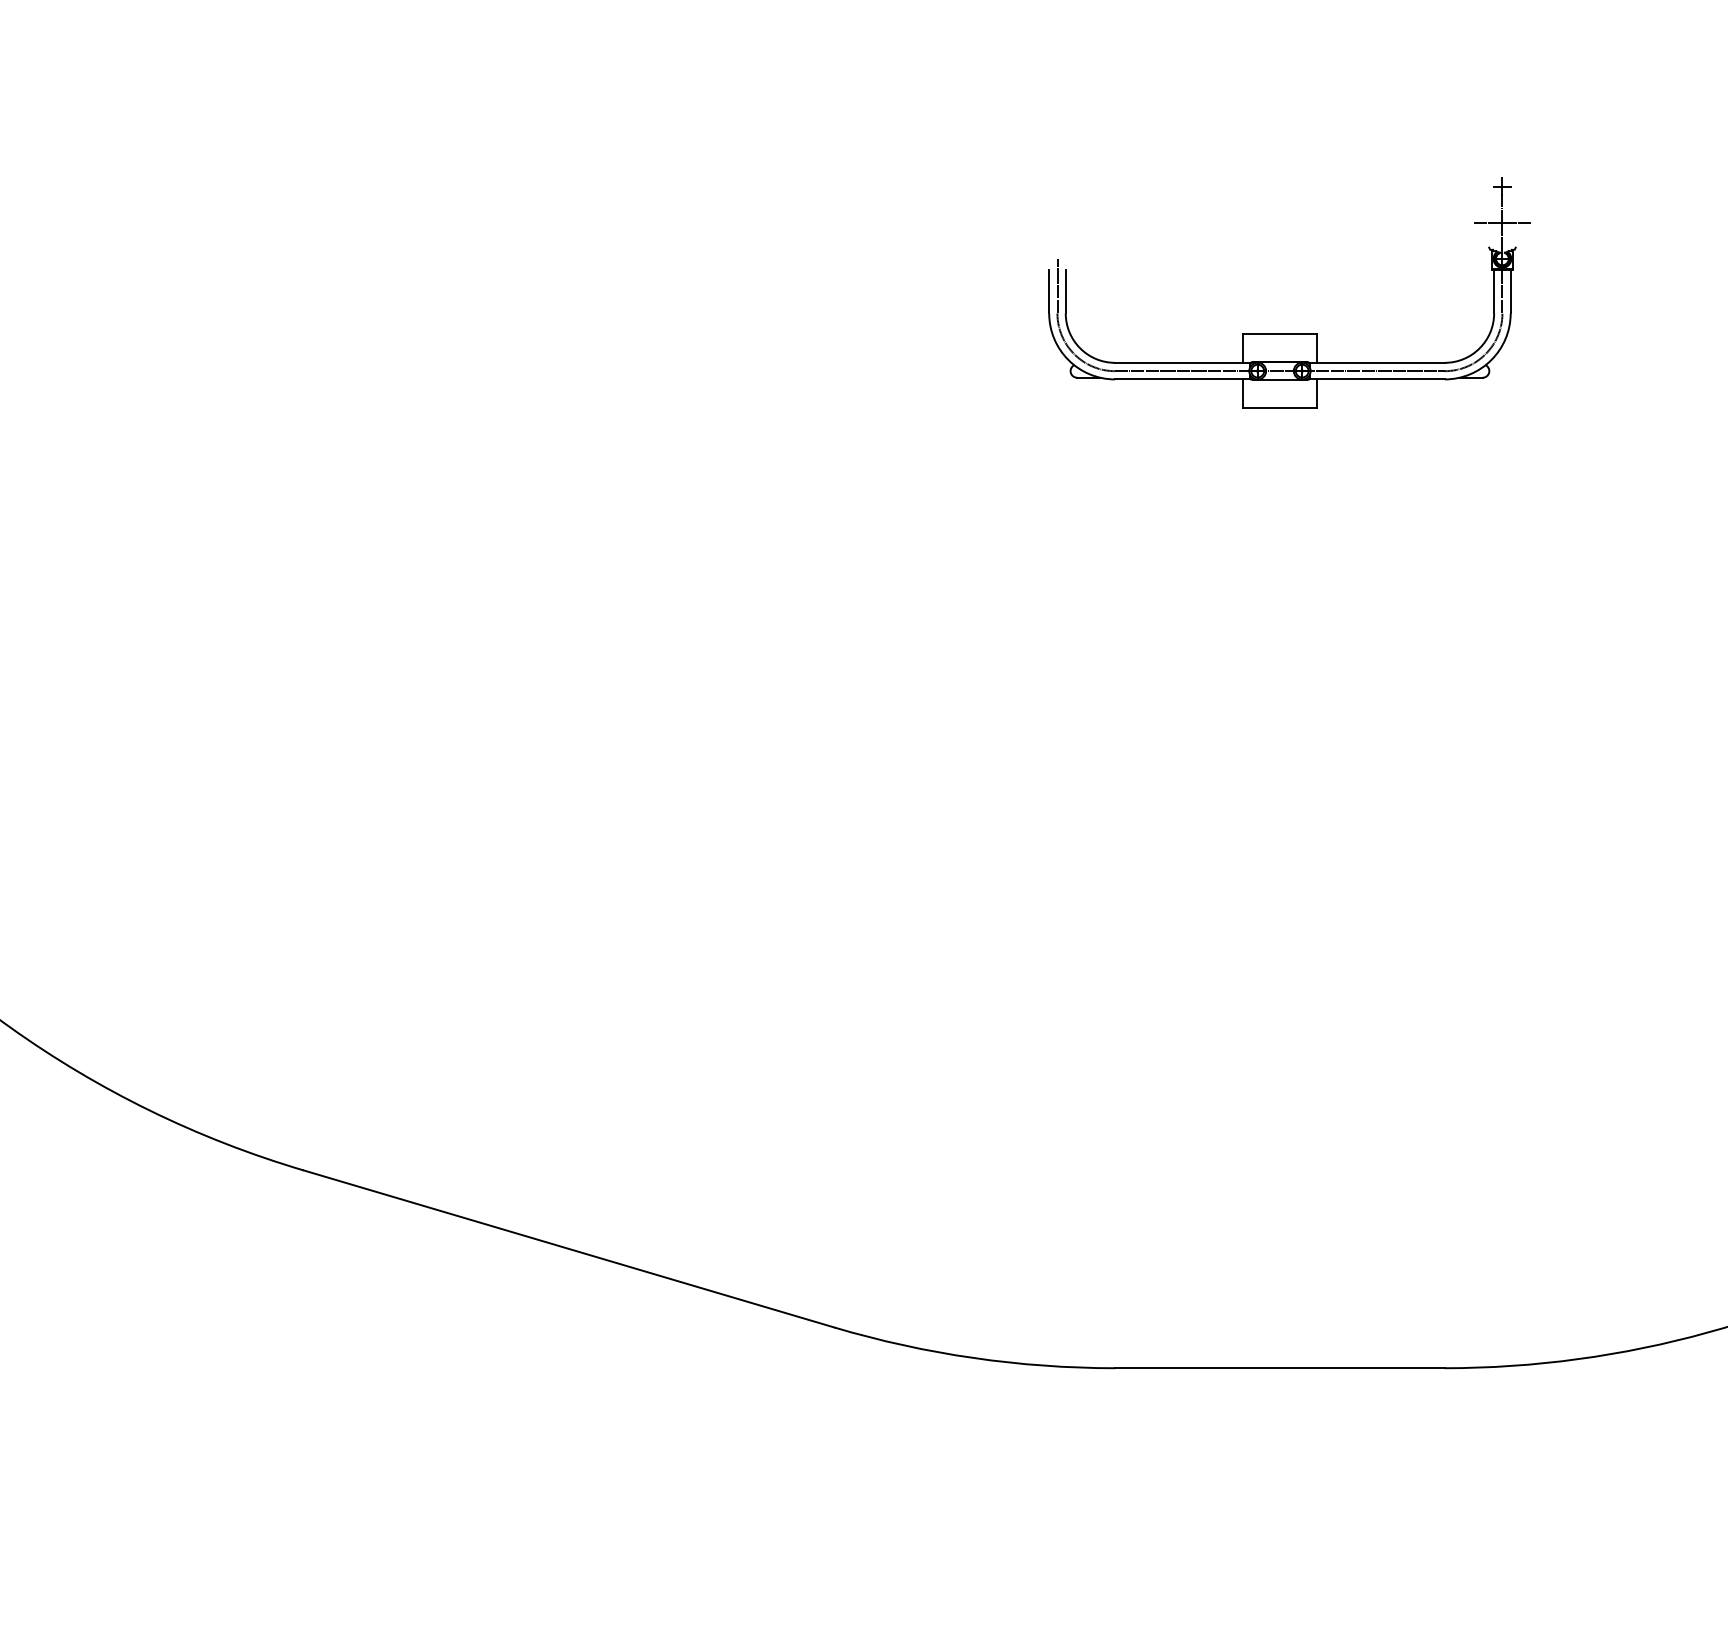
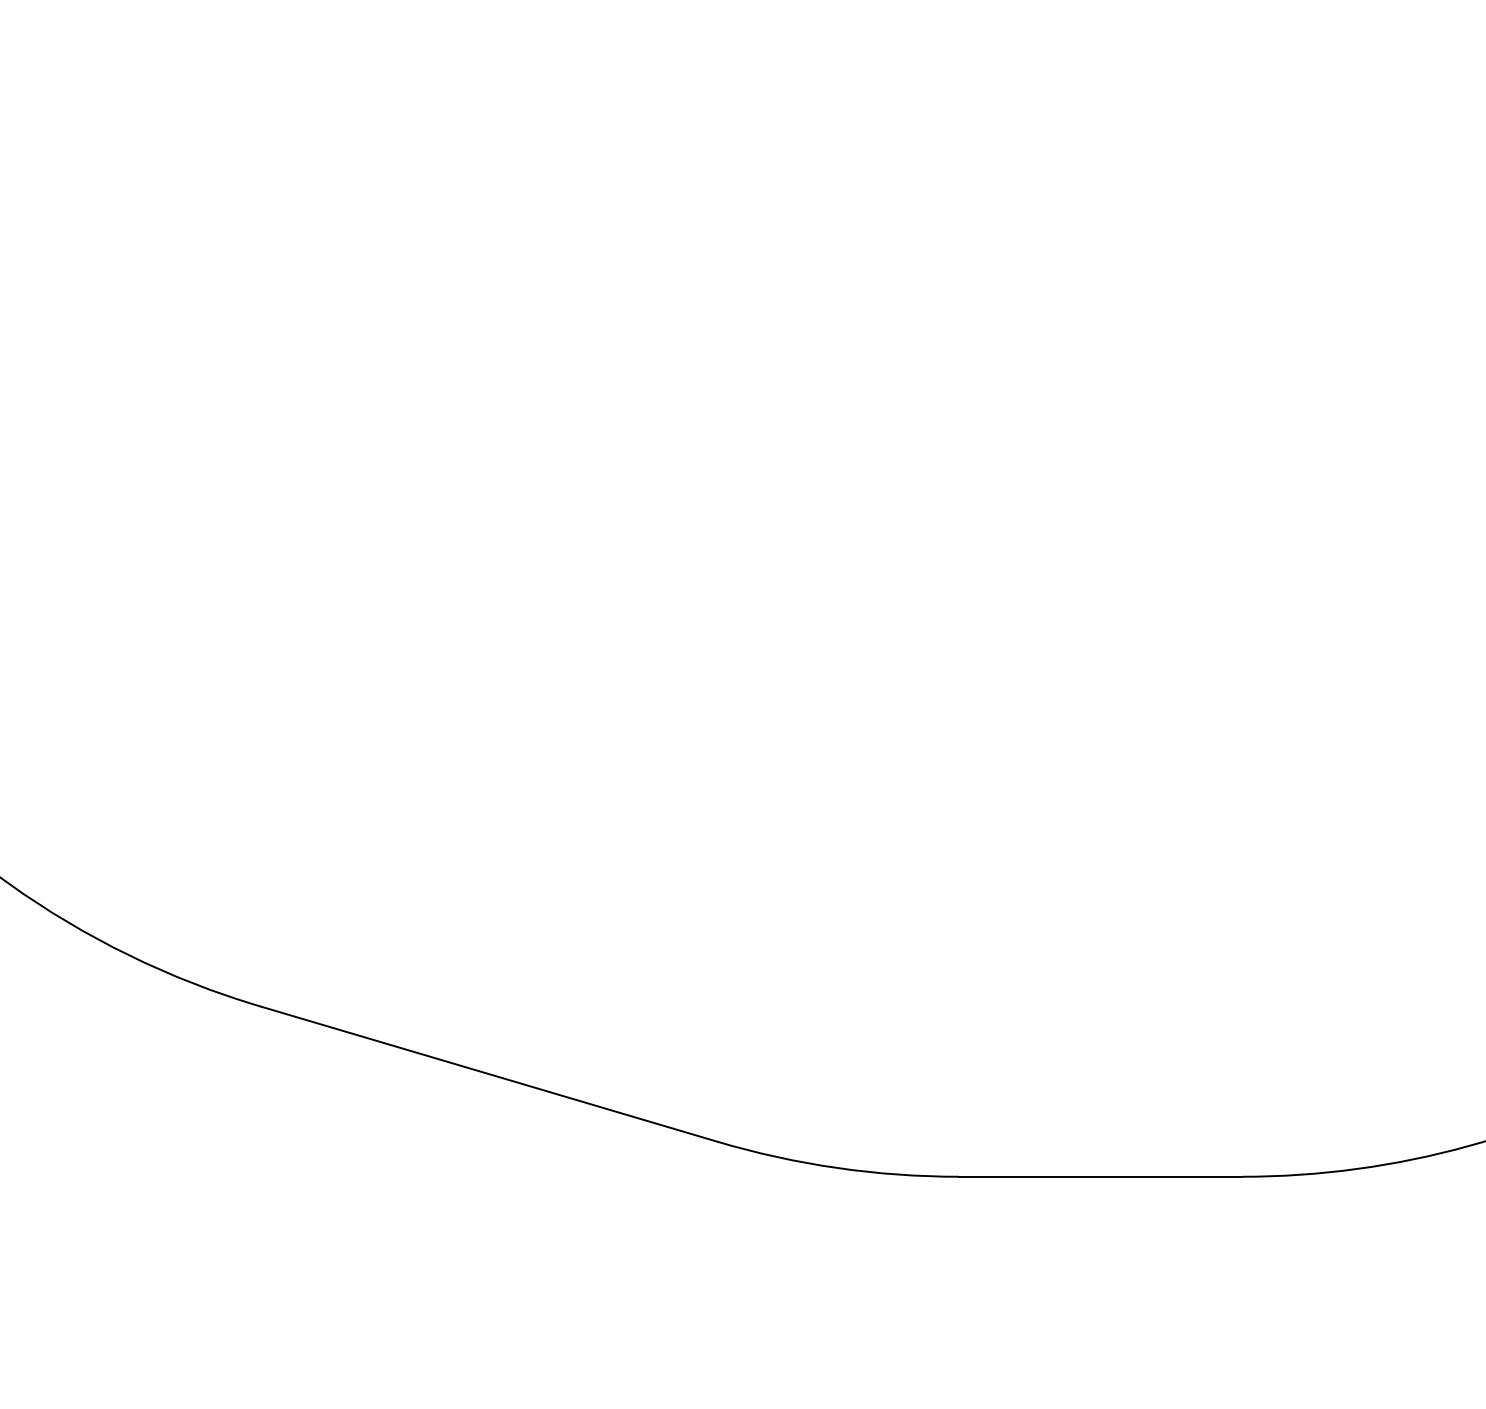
part: (1289, 333) -> (1108, 287), removed

